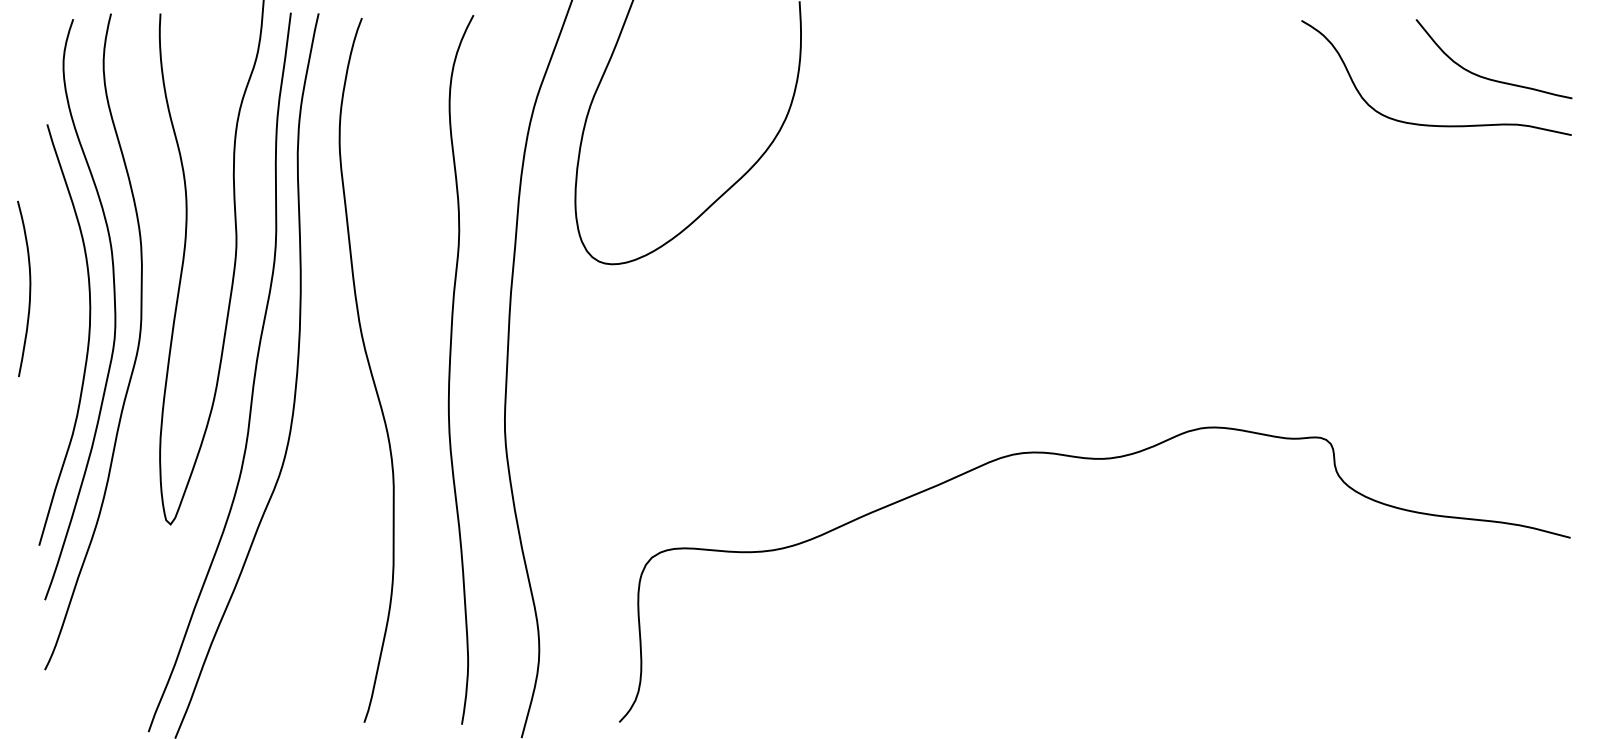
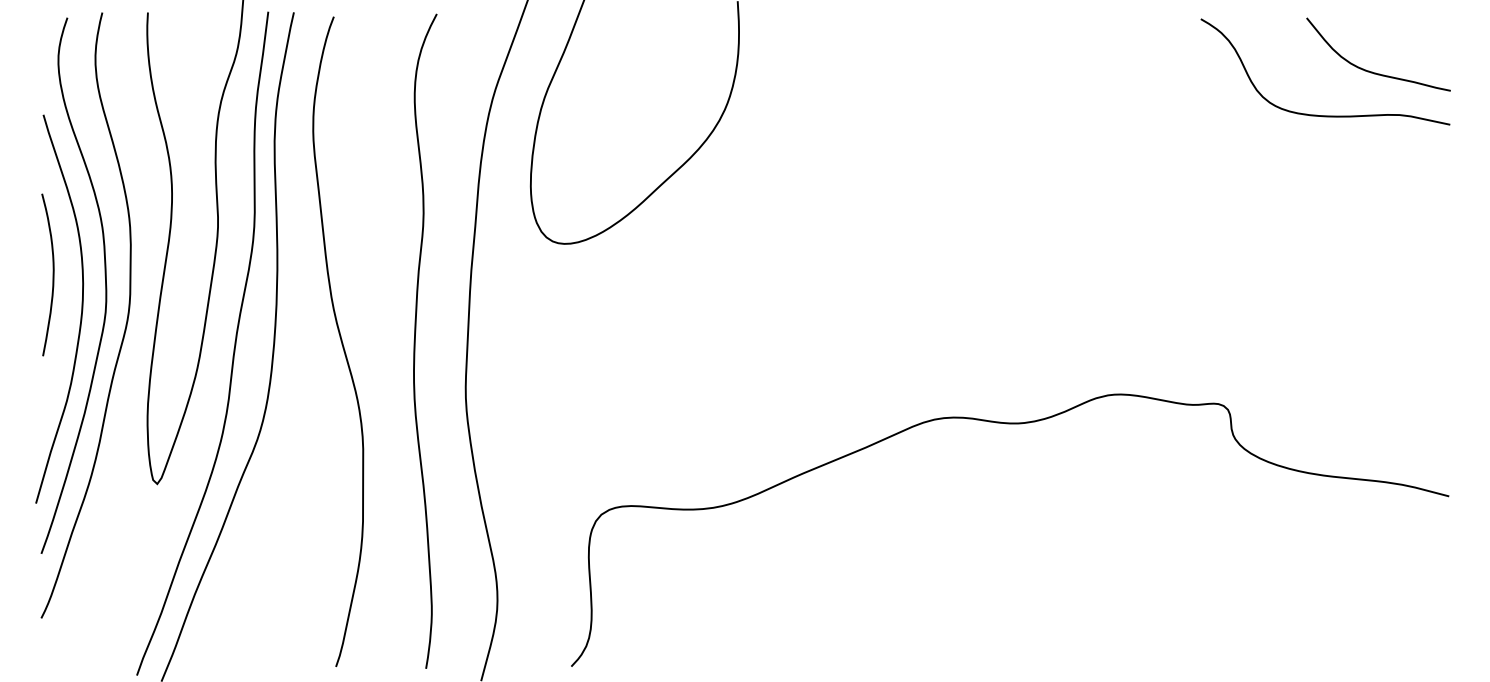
curve: (29, 288) -> (52, 274), moved

